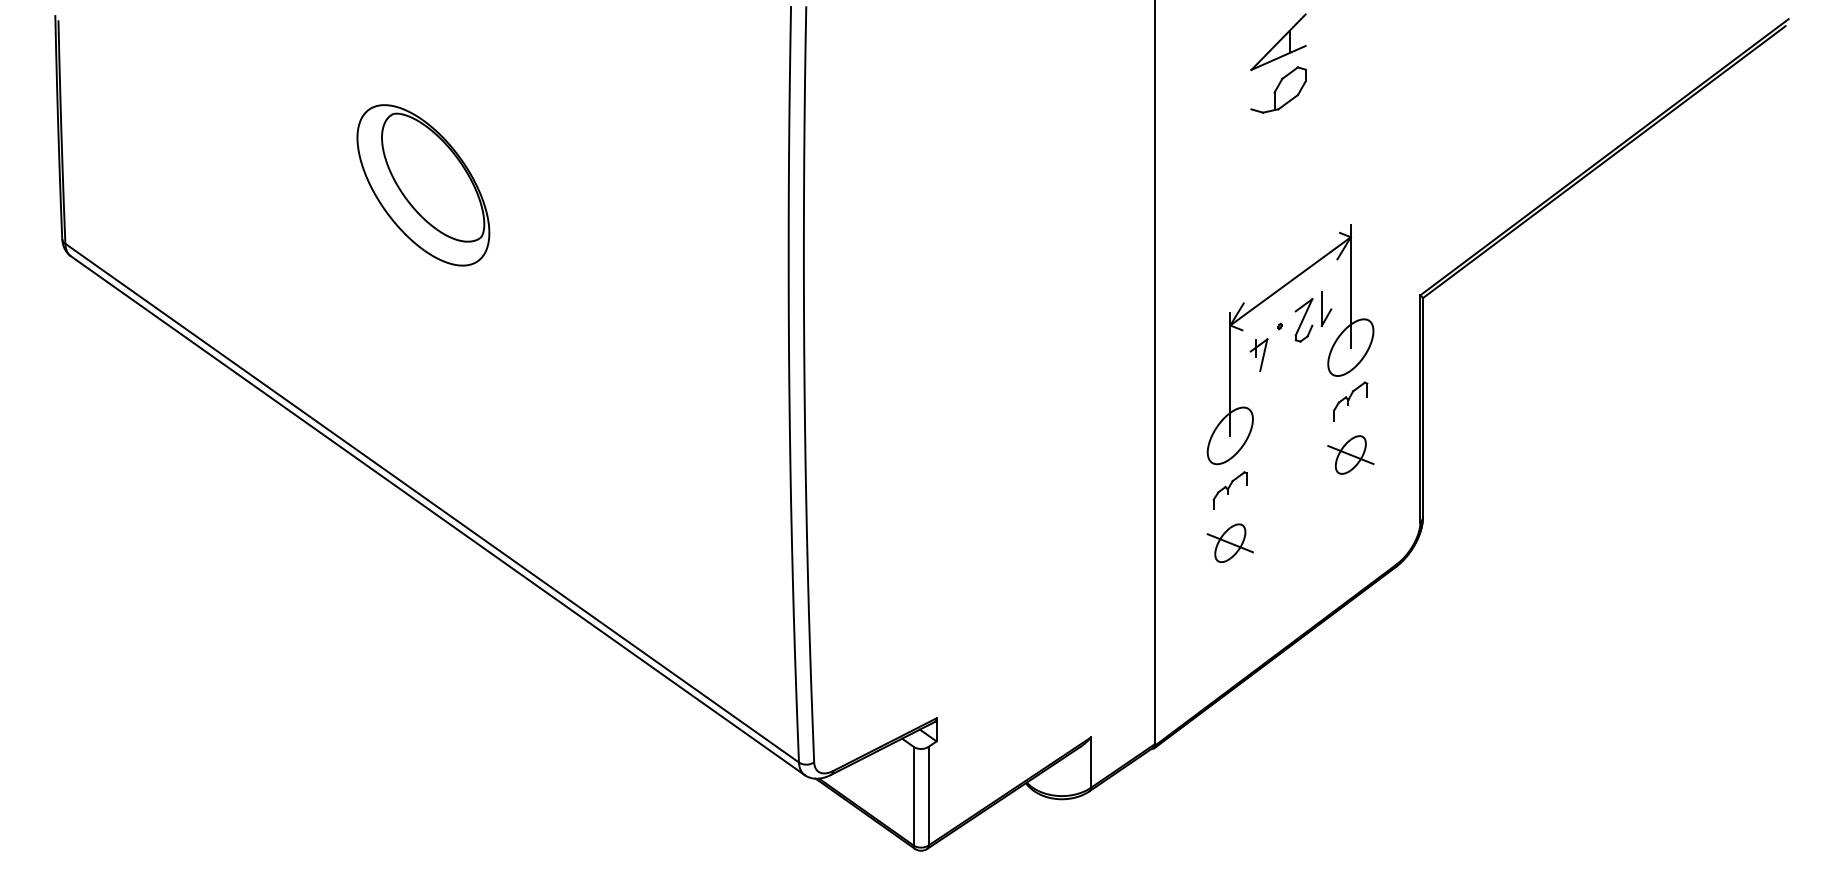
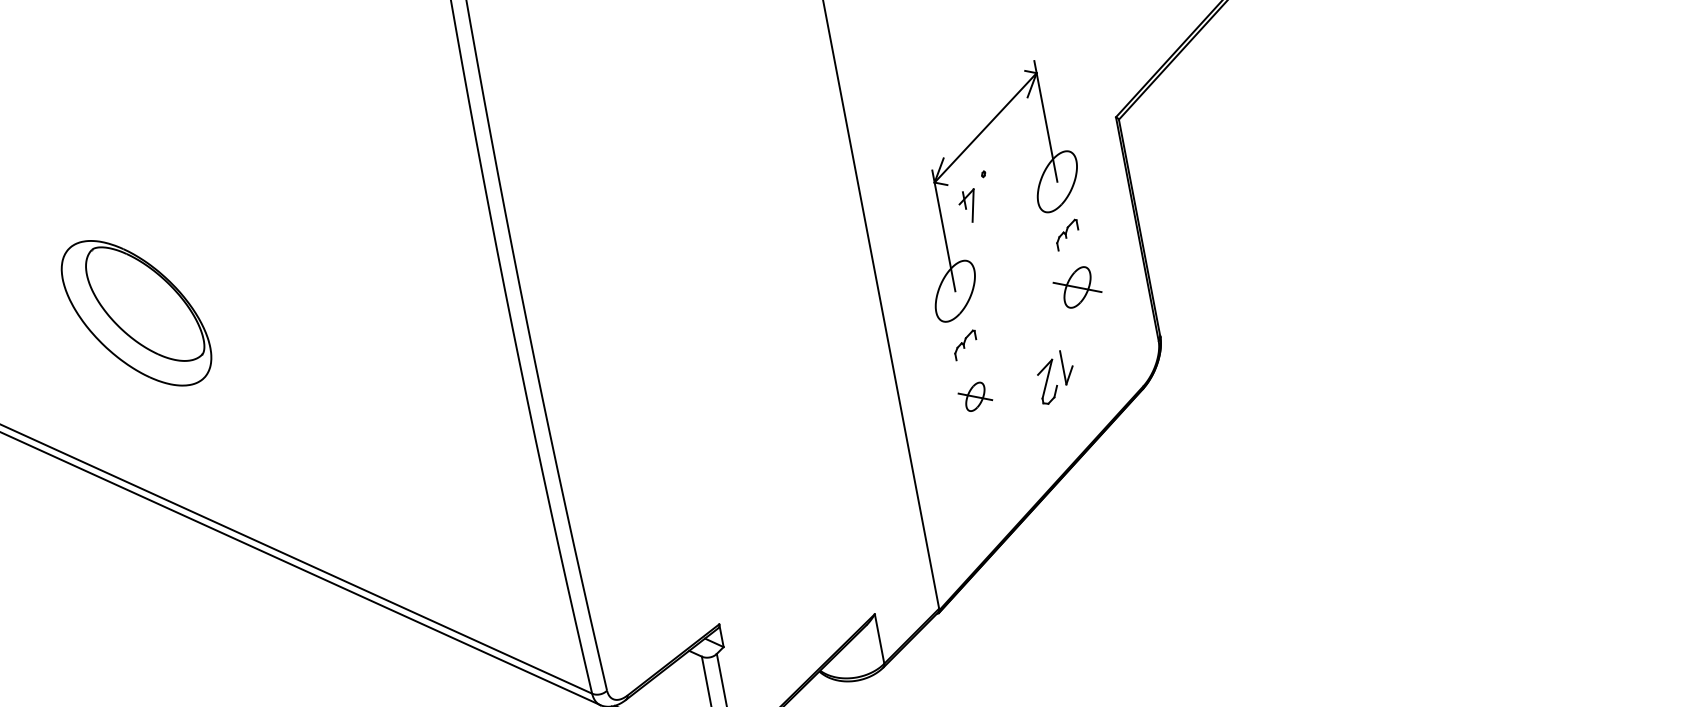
part: (423, 185) -> (136, 313), moved
part: (1307, 312) -> (1049, 373), moved
part: (1350, 401) -> (1067, 234), size x0.7
part: (1229, 490) -> (964, 345), size x0.7
part: (1229, 542) -> (974, 396), size x0.7

